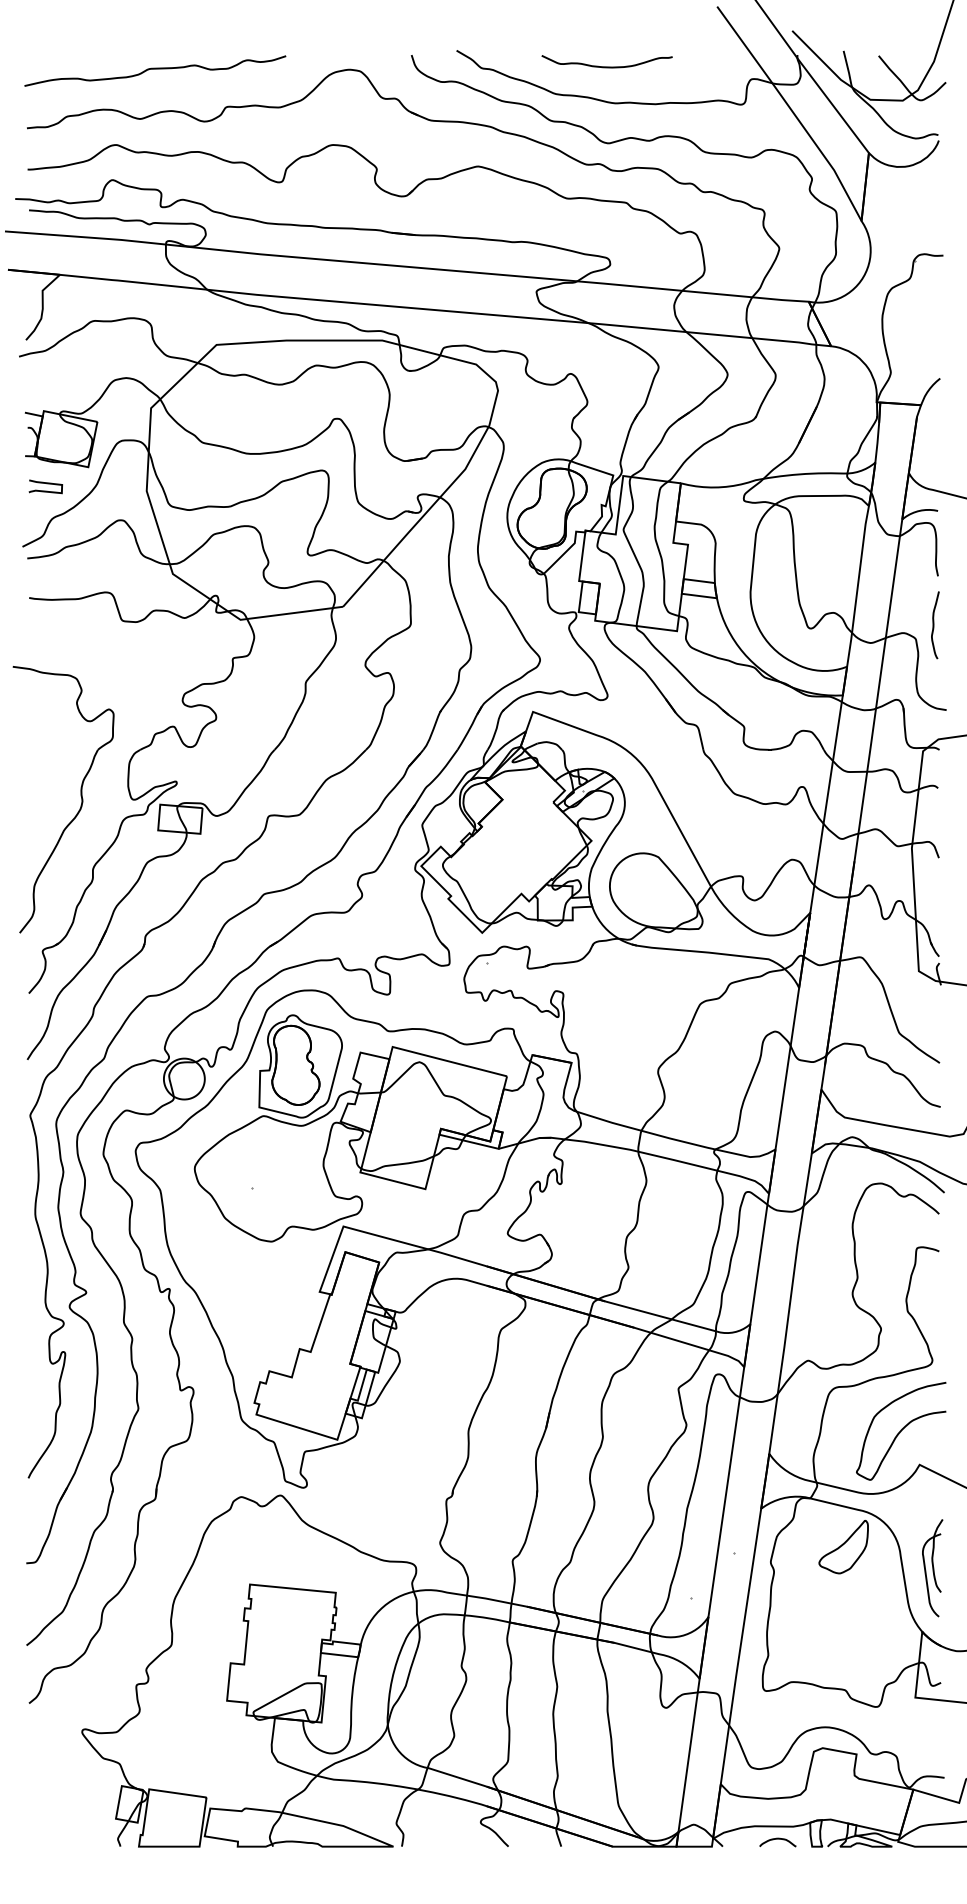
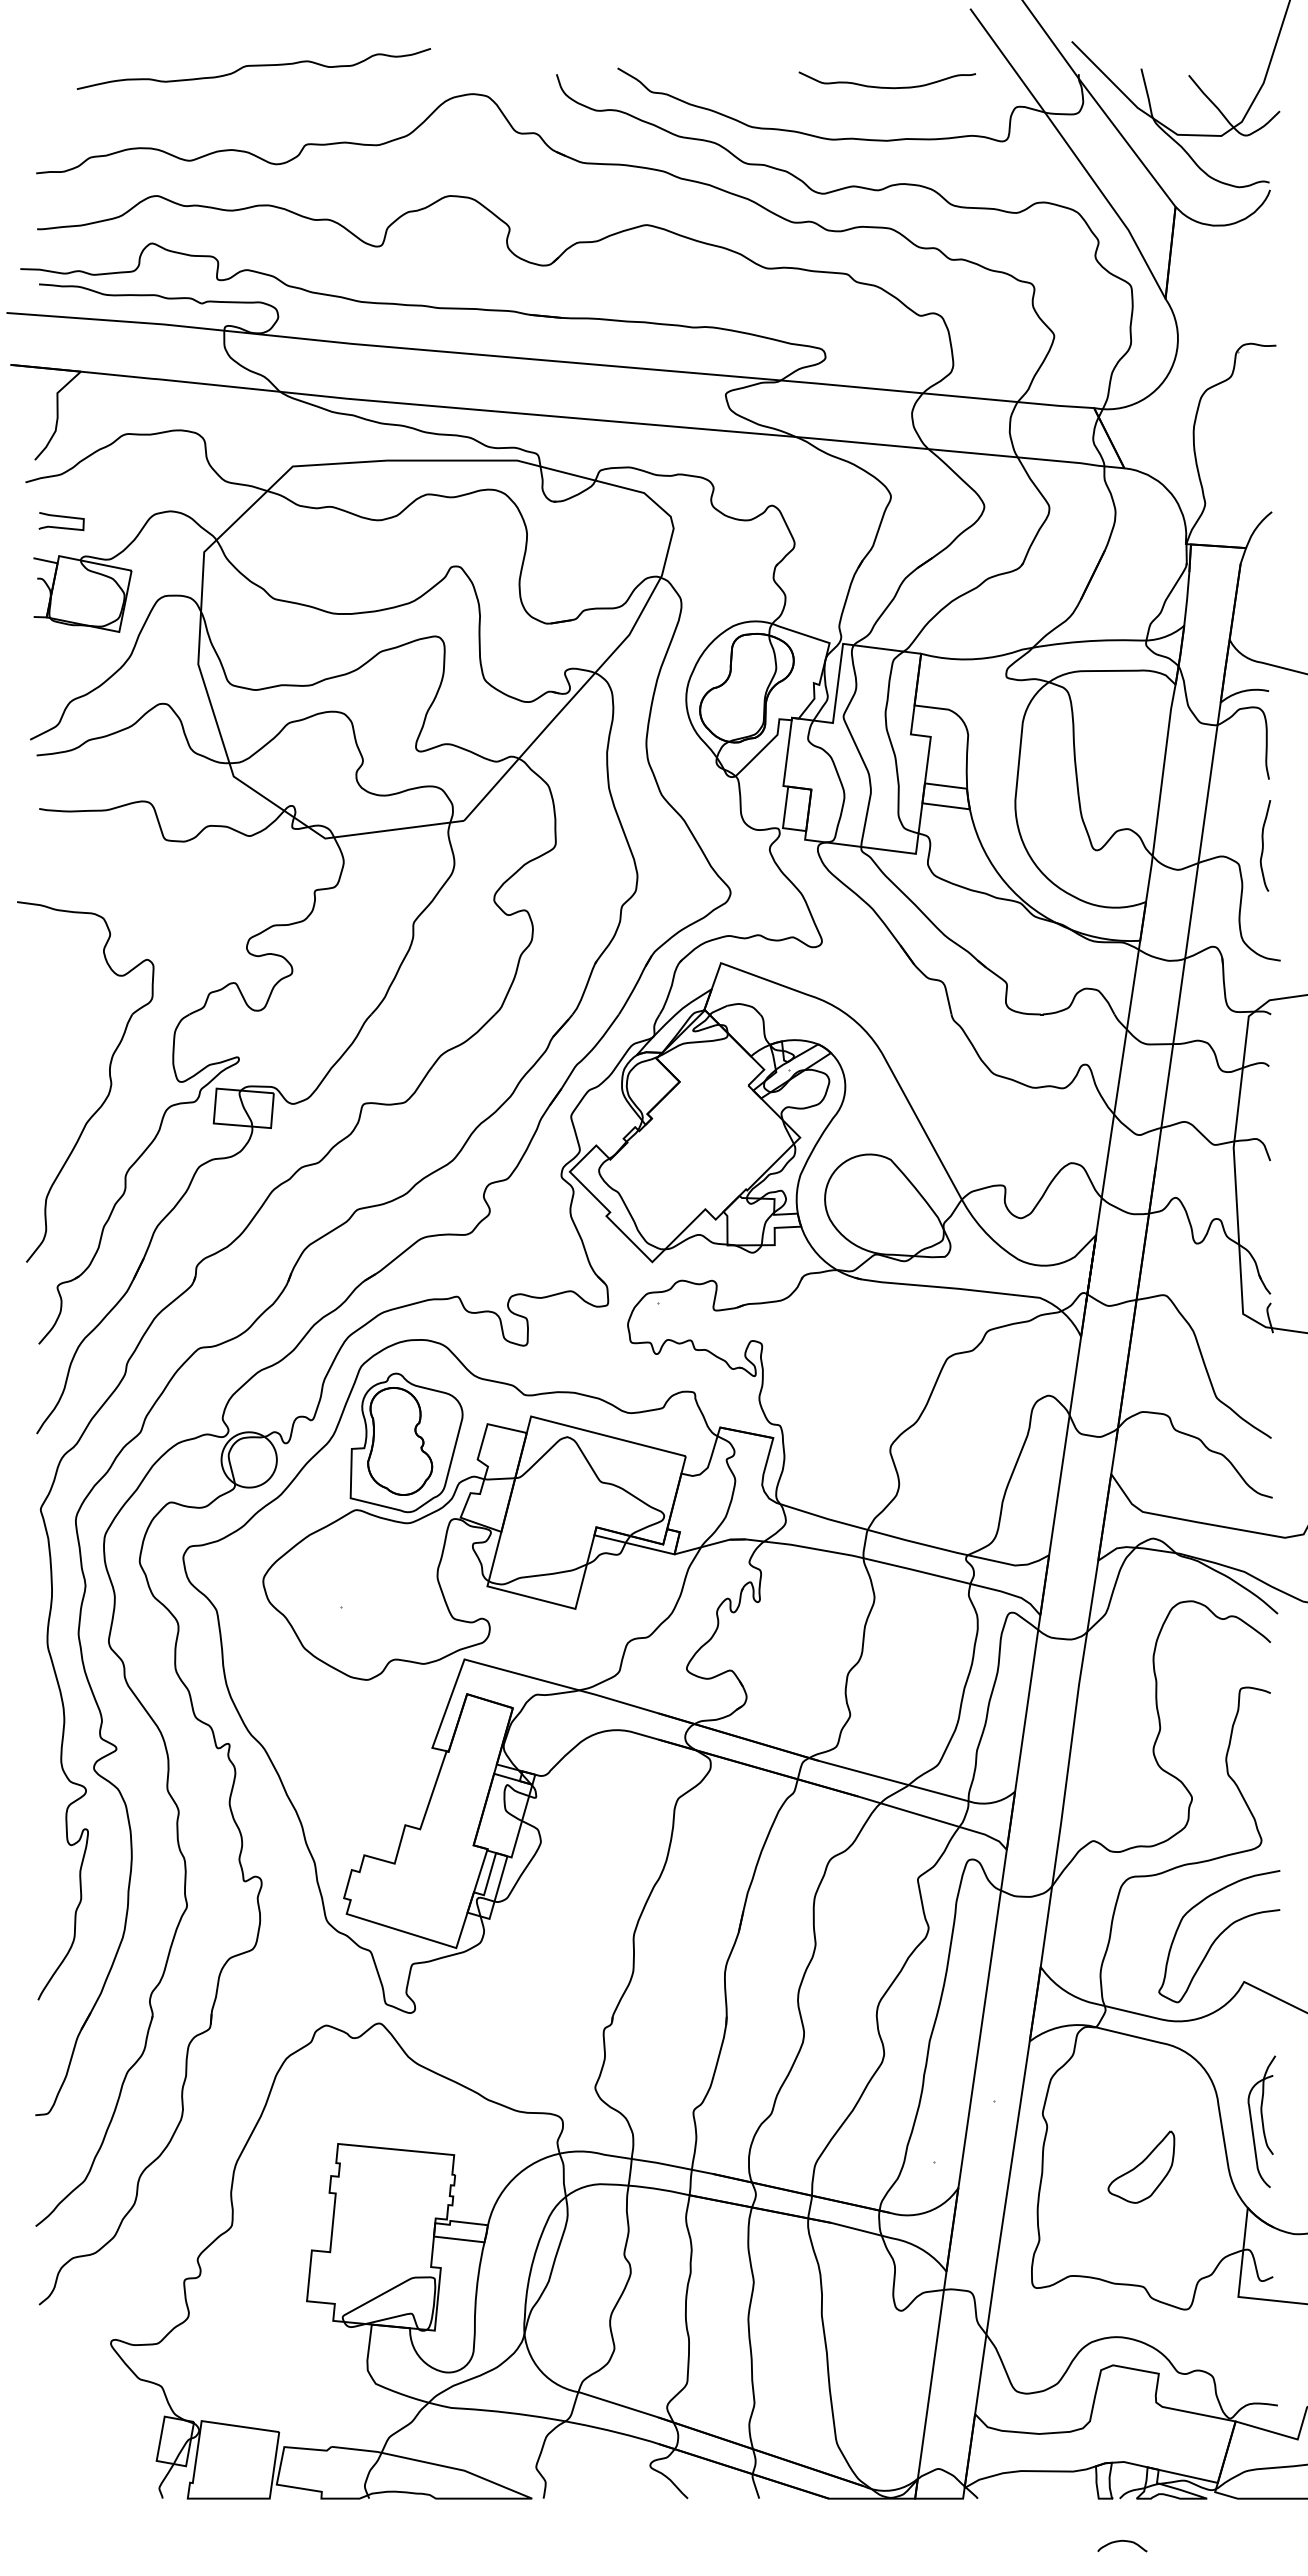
curve: (607, 67) -> (887, 87), moved
curve: (155, 69) -> (253, 66), moved
curve: (45, 483) -> (61, 517), moved
part: (843, 1546) -> (1141, 2166), moved
curve: (777, 1839) -> (1122, 2541), moved

